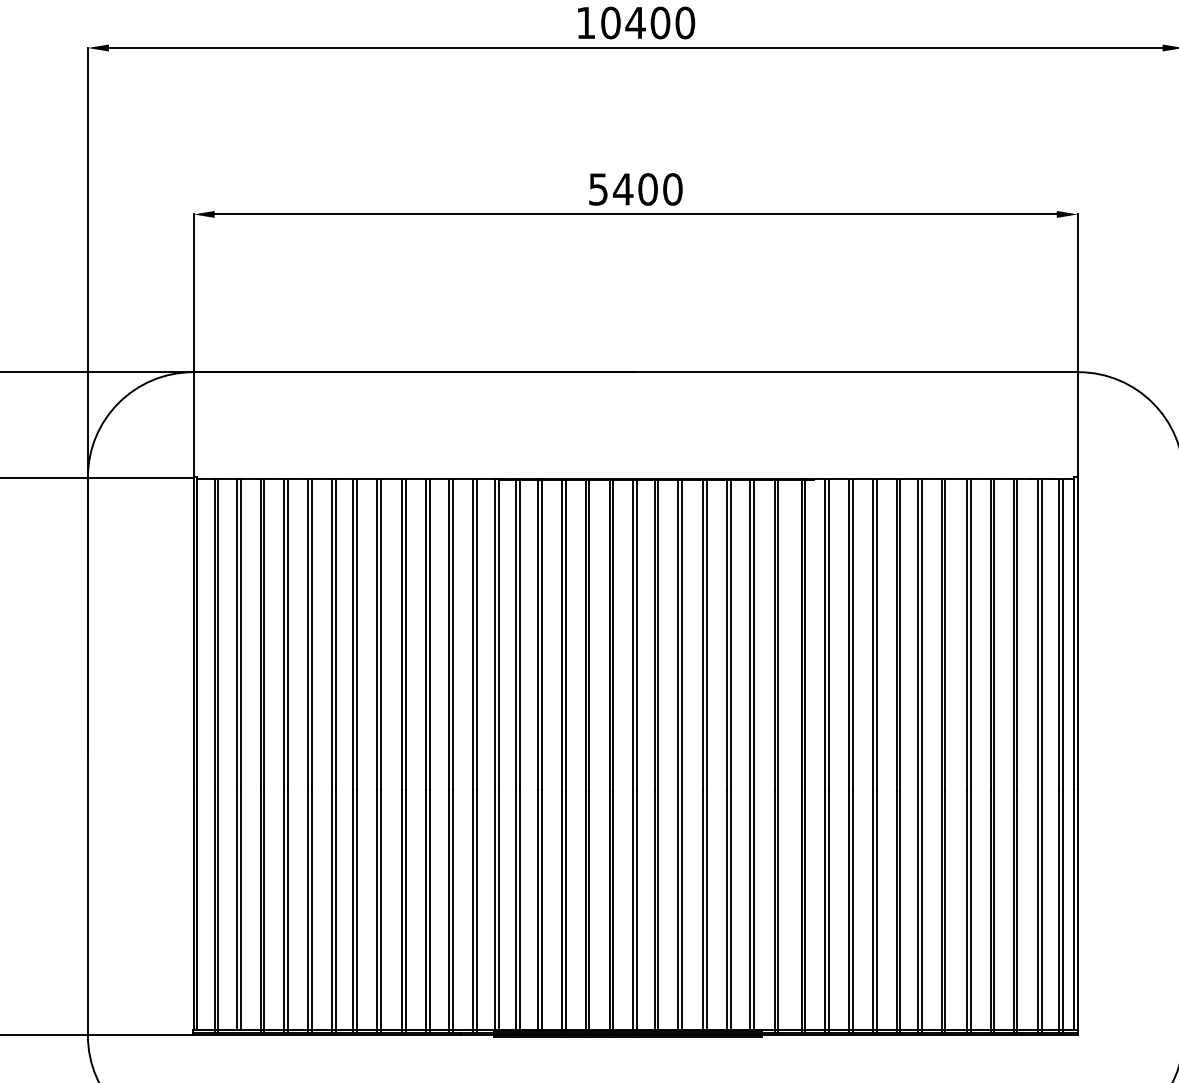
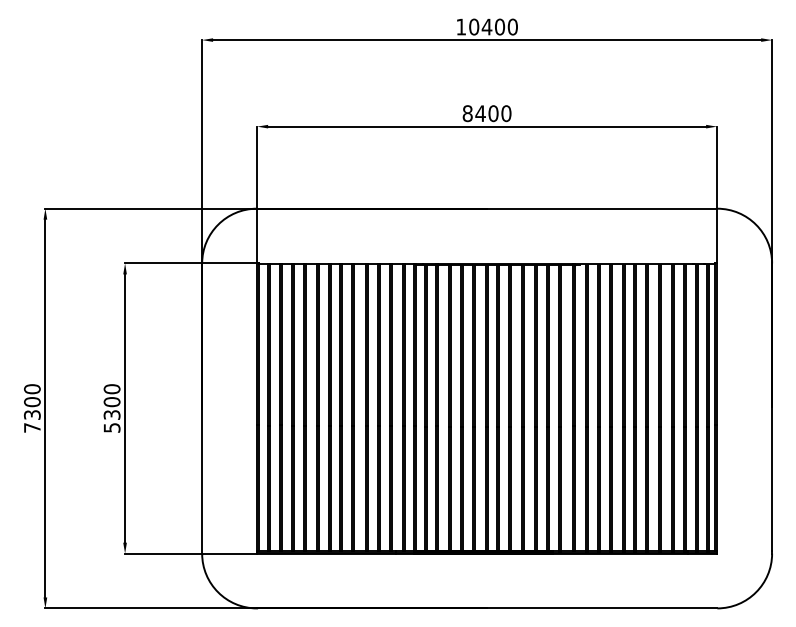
text: (598, 189) -> (467, 113), 5400 -> 8400

